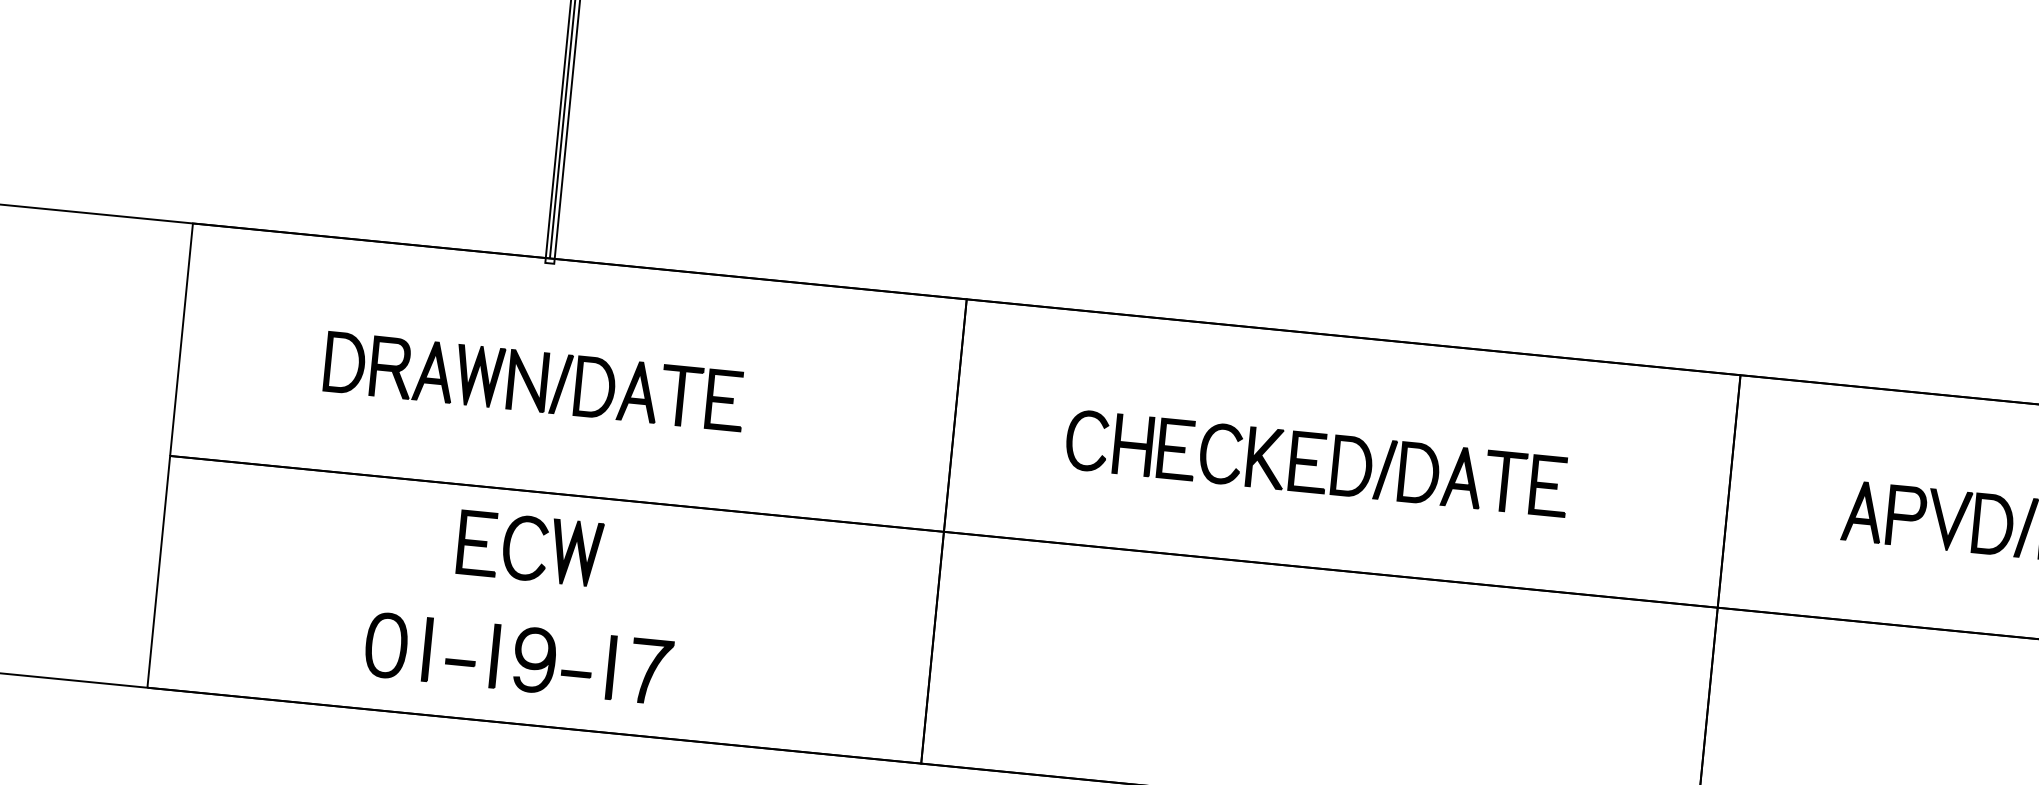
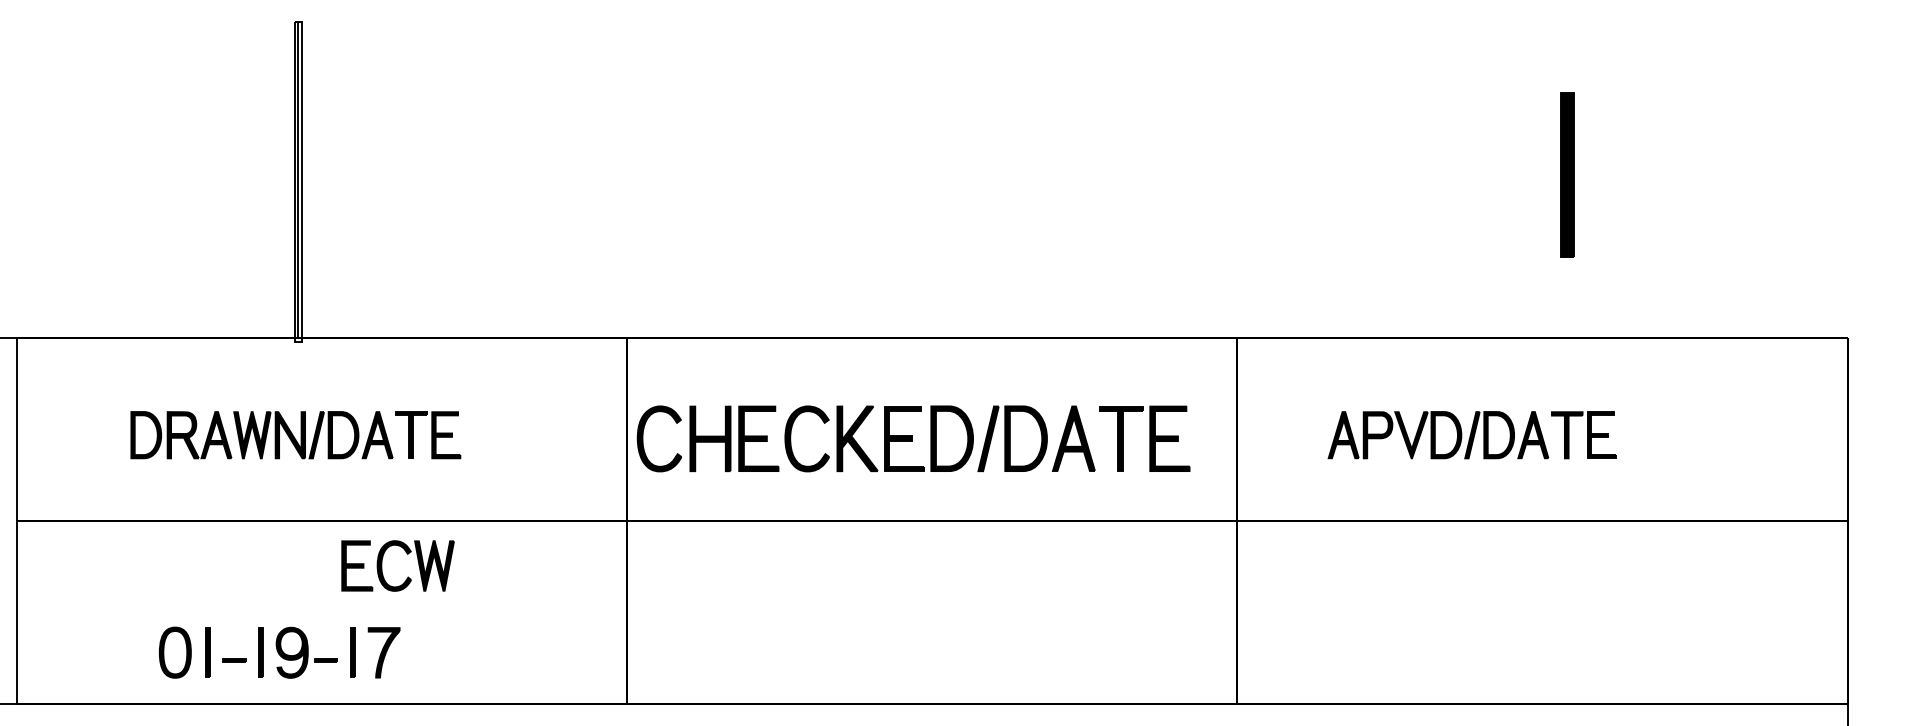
part: (1317, 463) -> (913, 439), size x1.4
part: (543, 535) -> (407, 554), moved
part: (518, 658) -> (279, 652), moved

